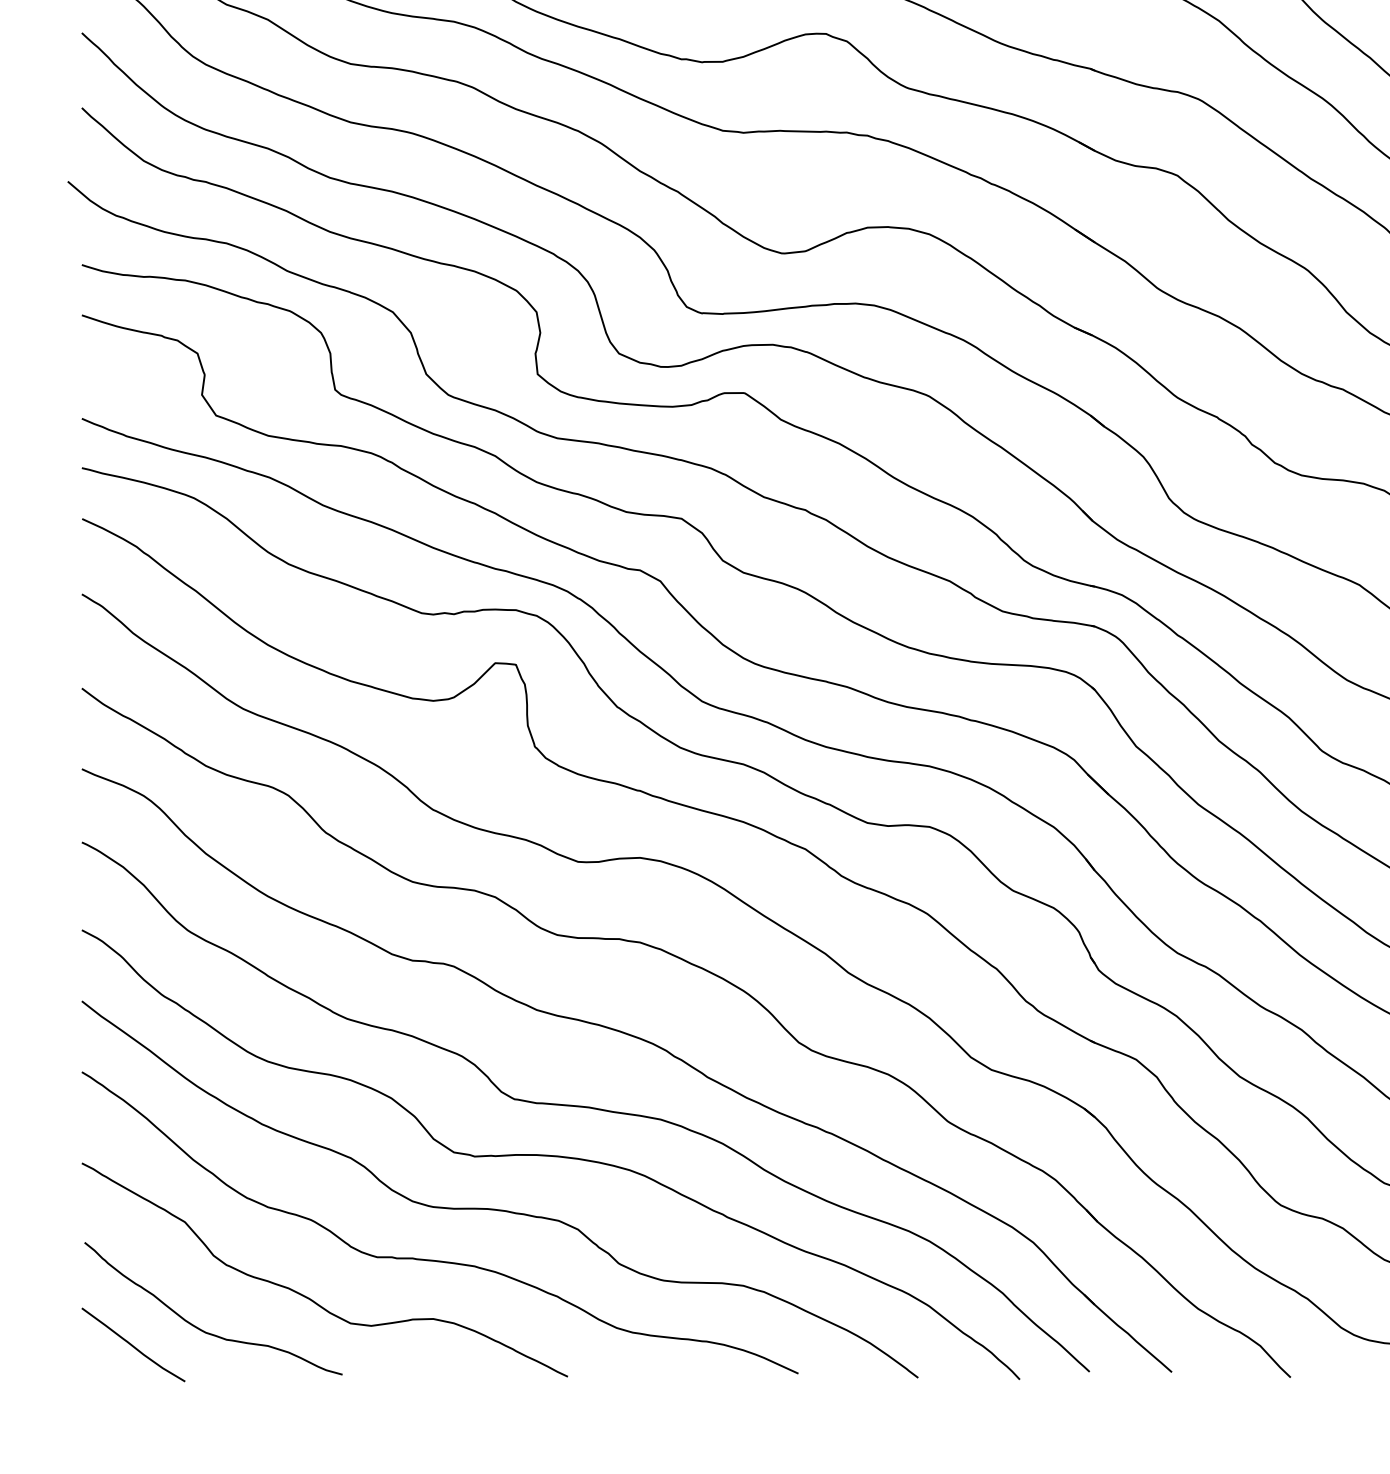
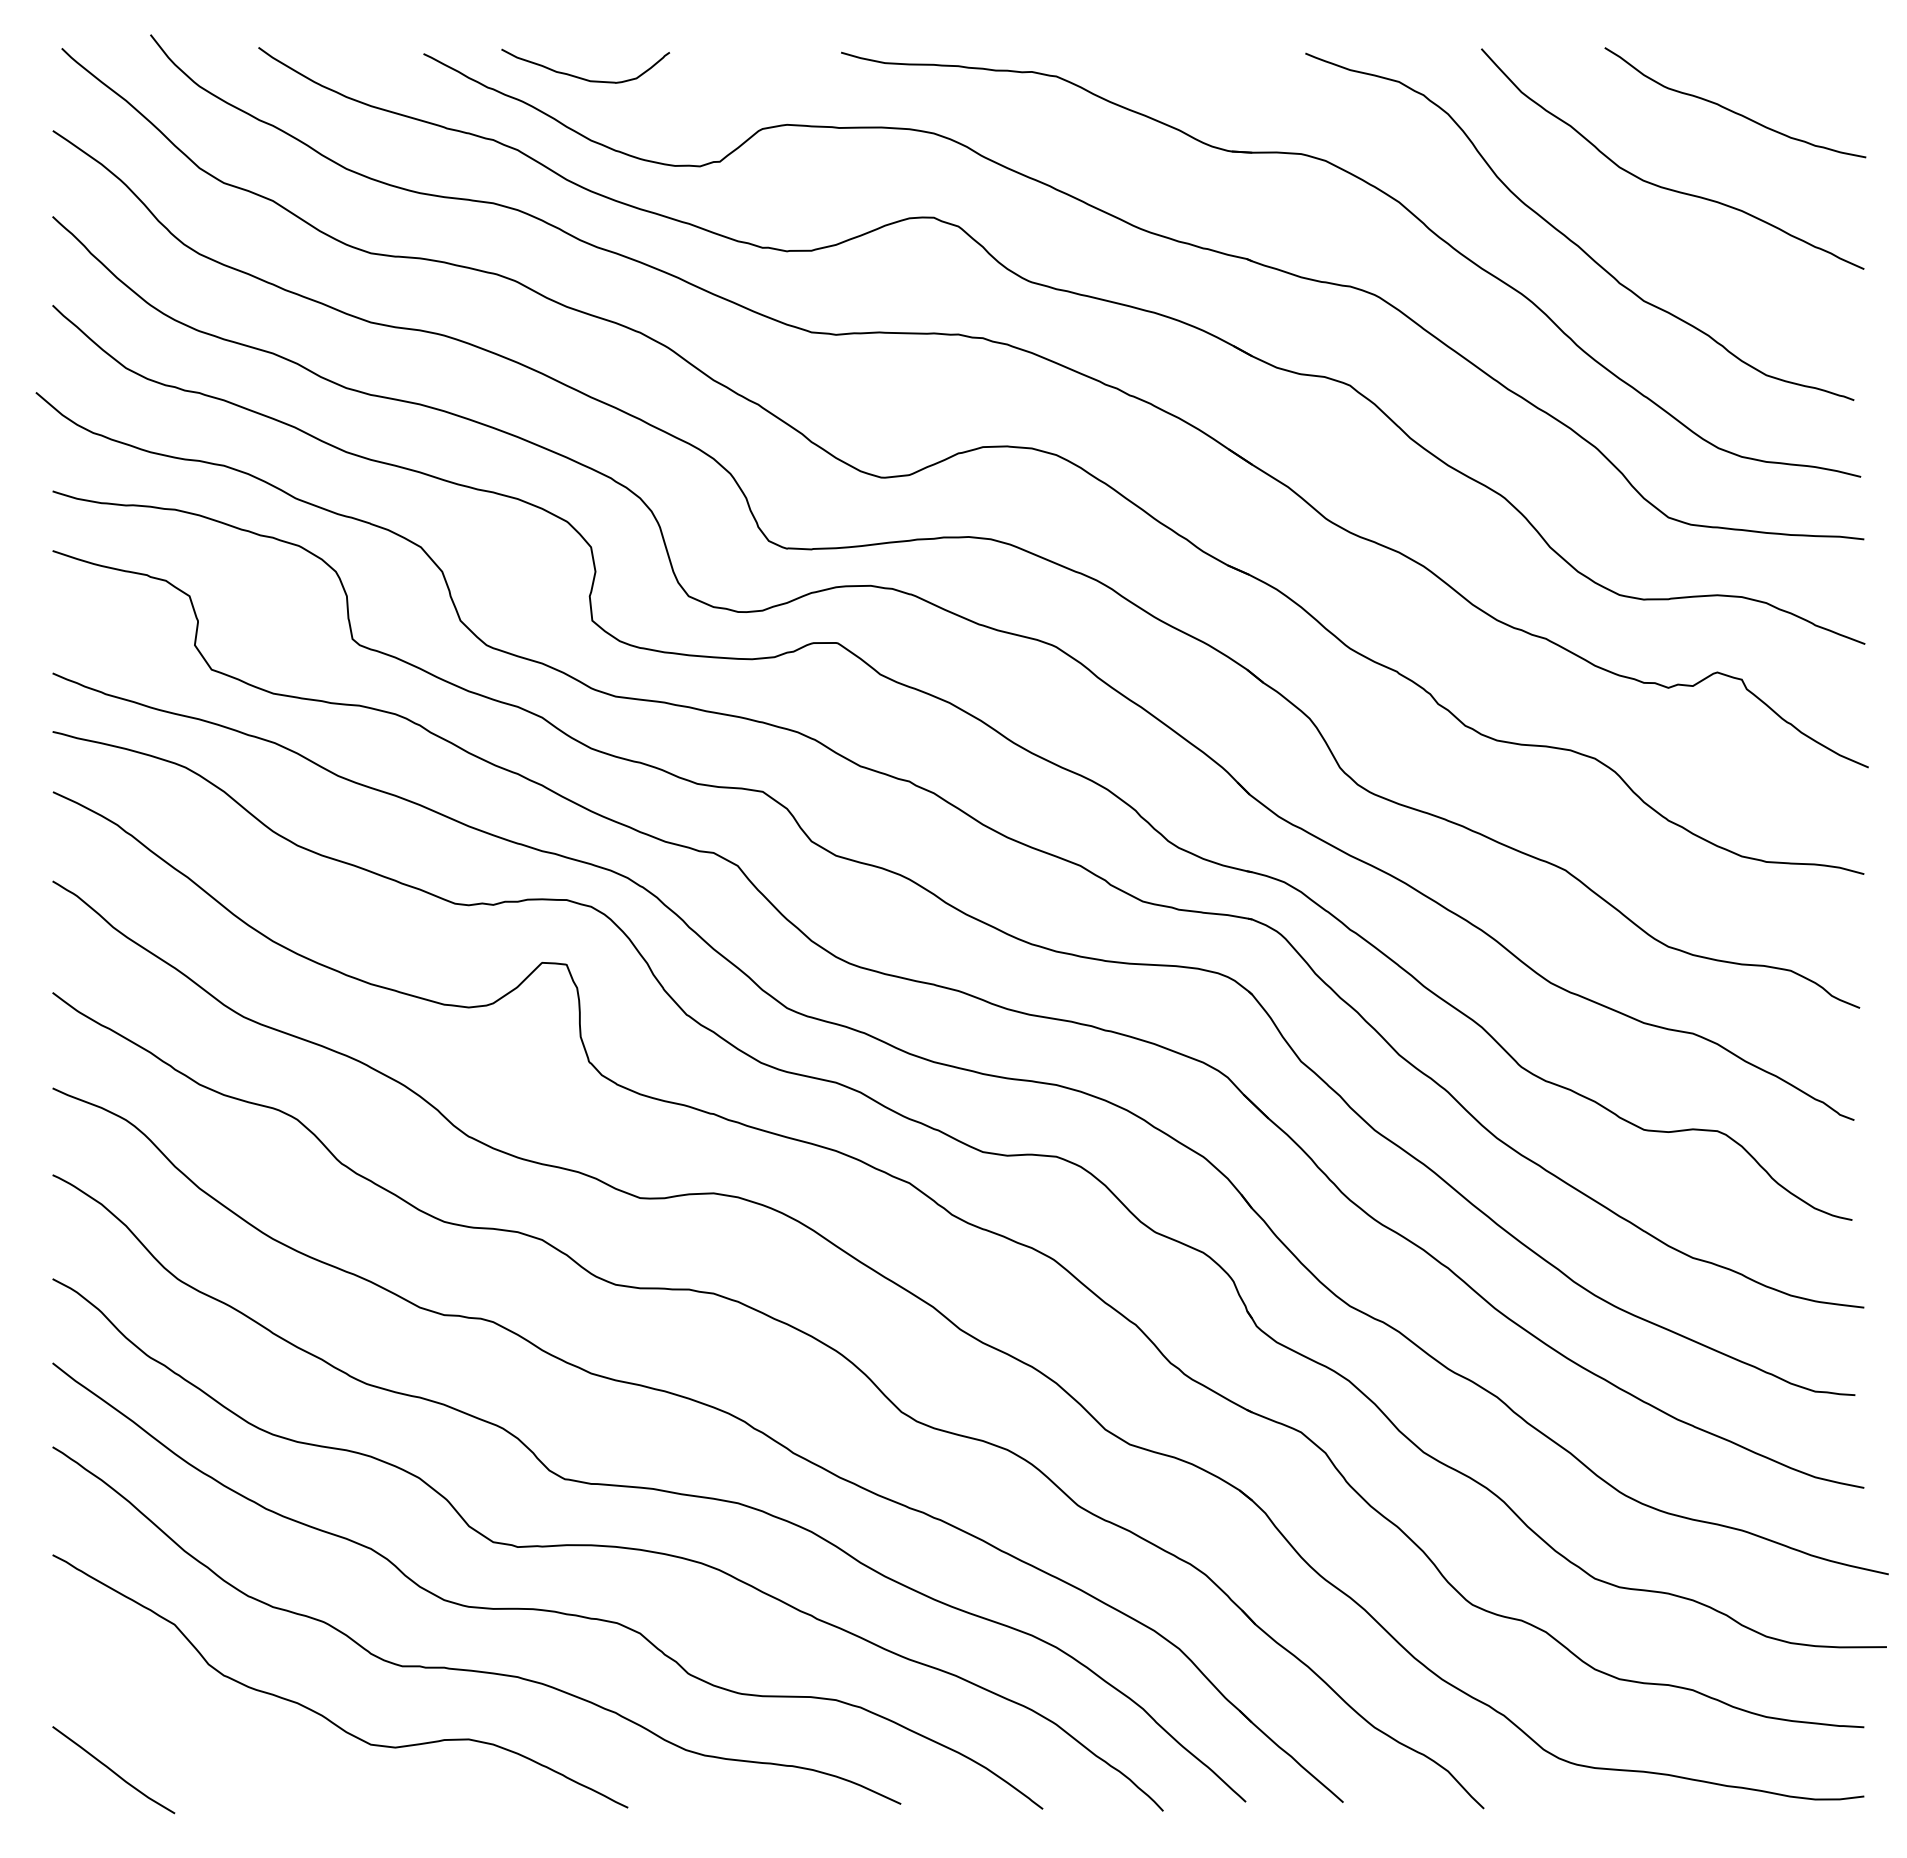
curve: (200, 1328) -> (192, 1750), removed

